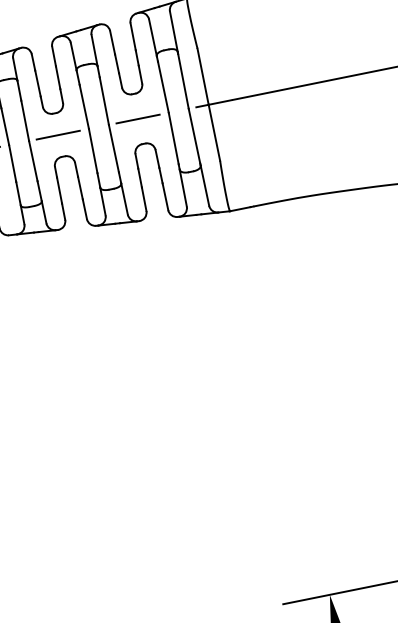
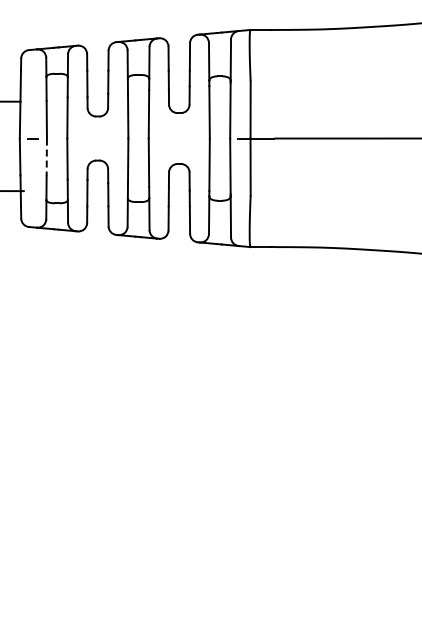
line: (138, 119) -> (178, 138), removed
line: (58, 135) -> (97, 138), removed
line: (12, 163) -> (46, 157), solid -> dashed

